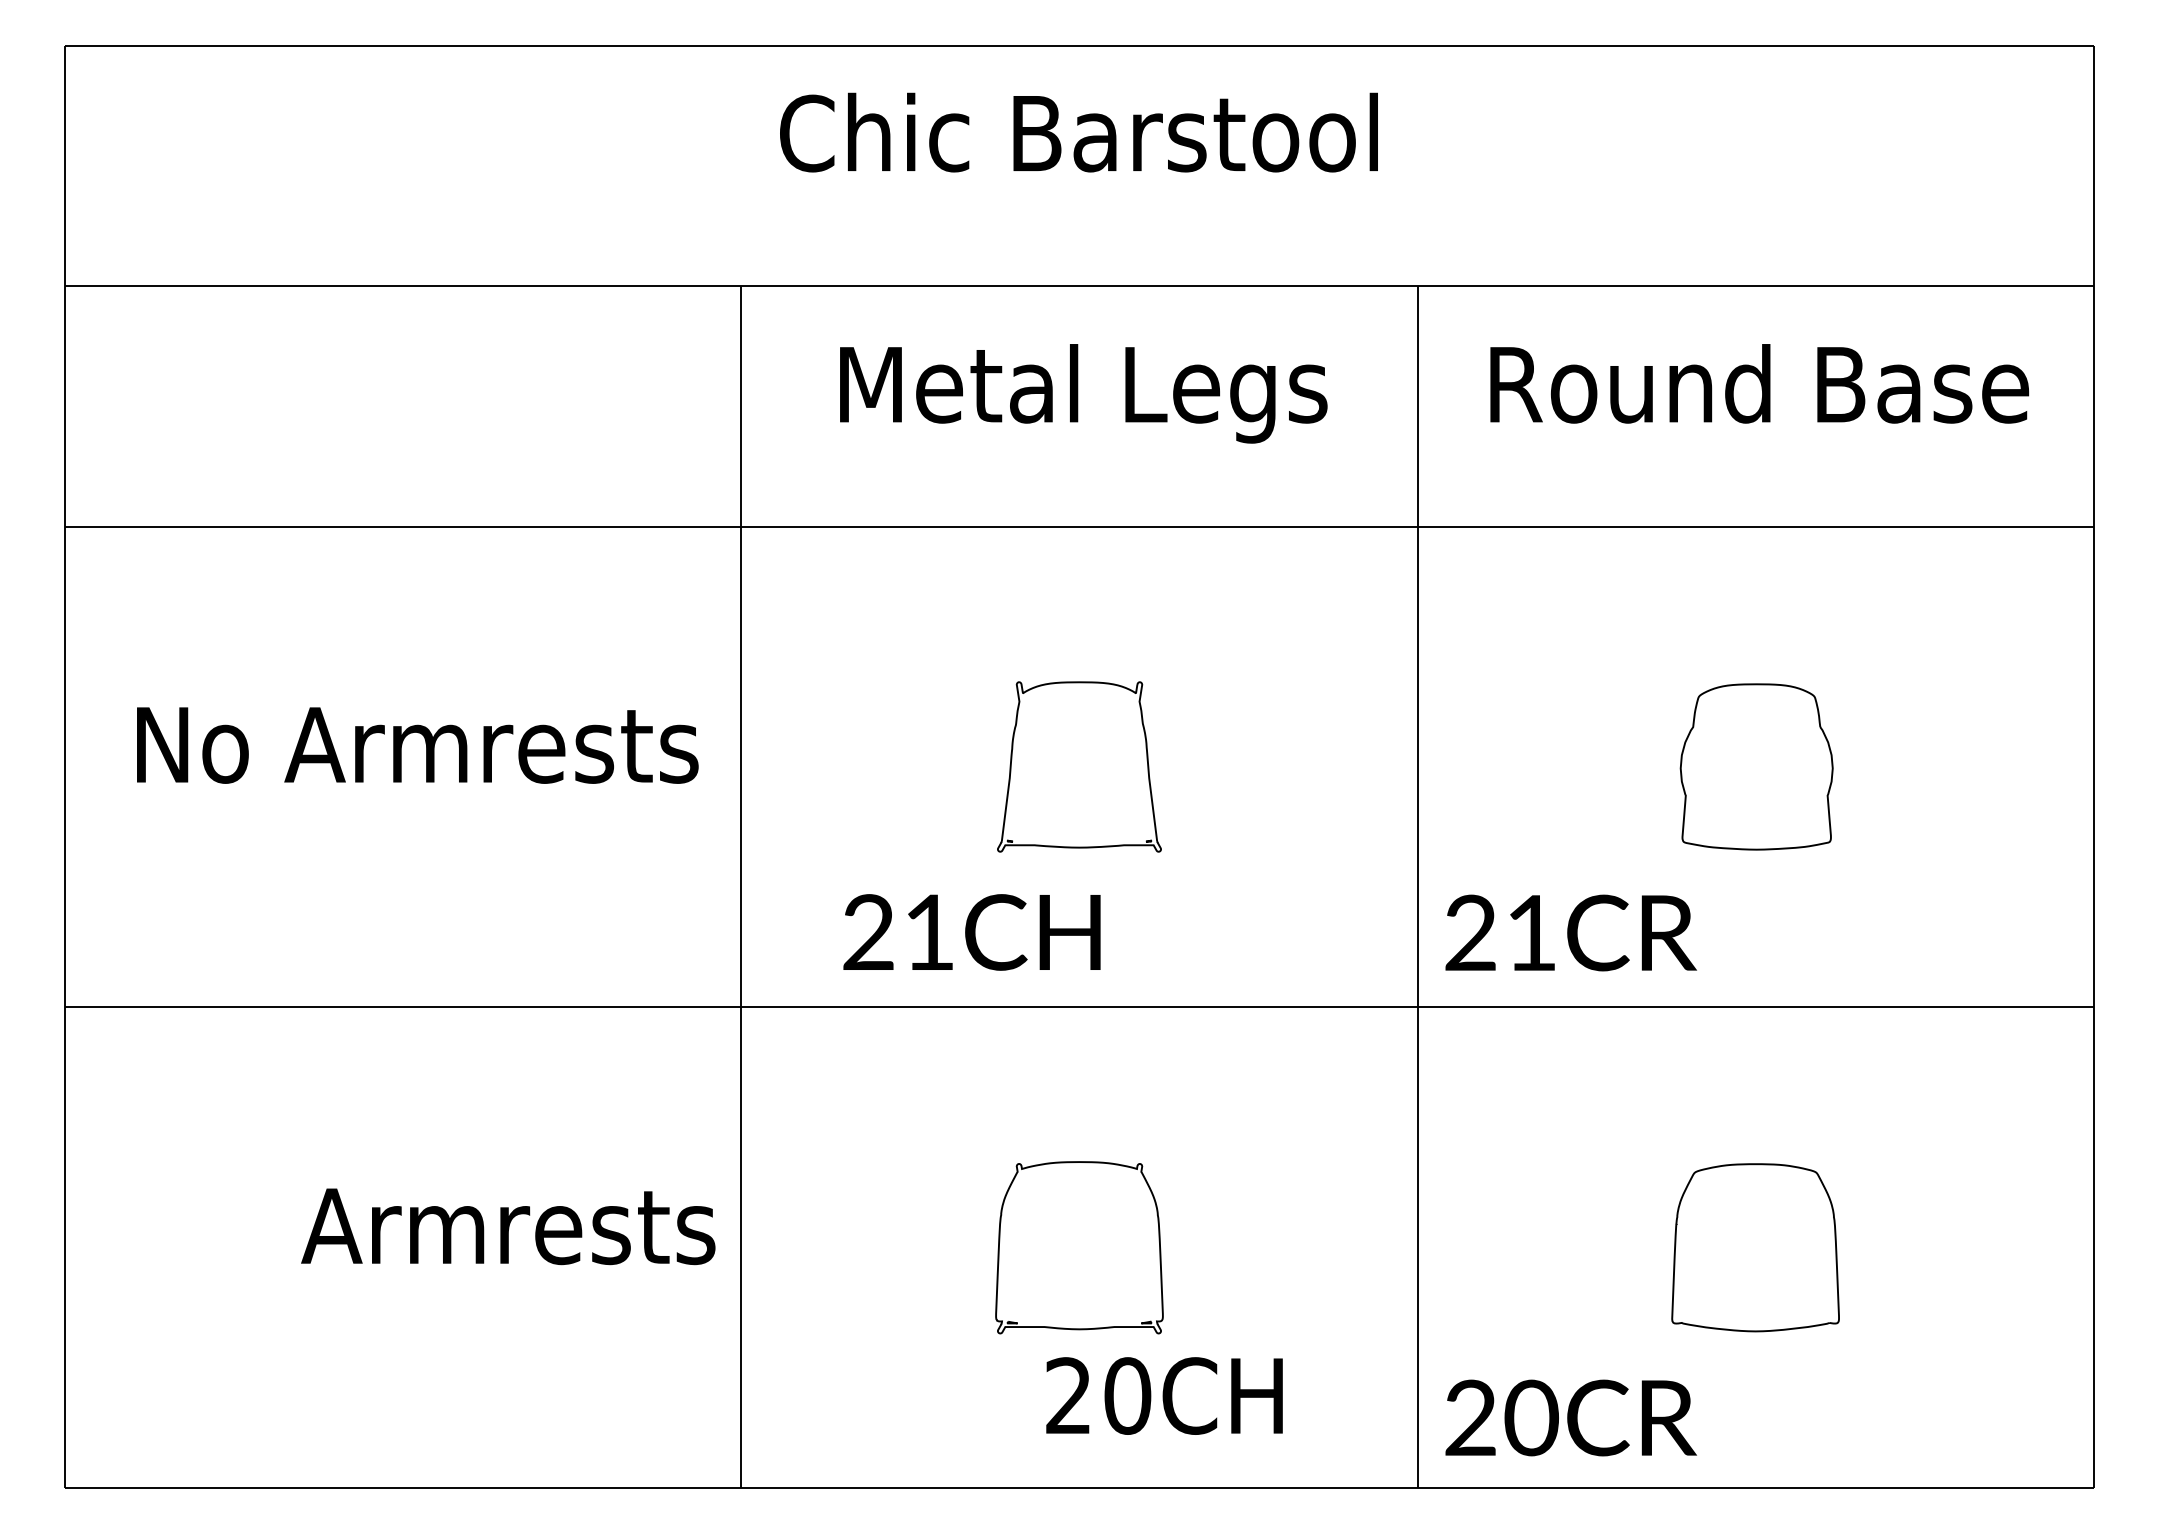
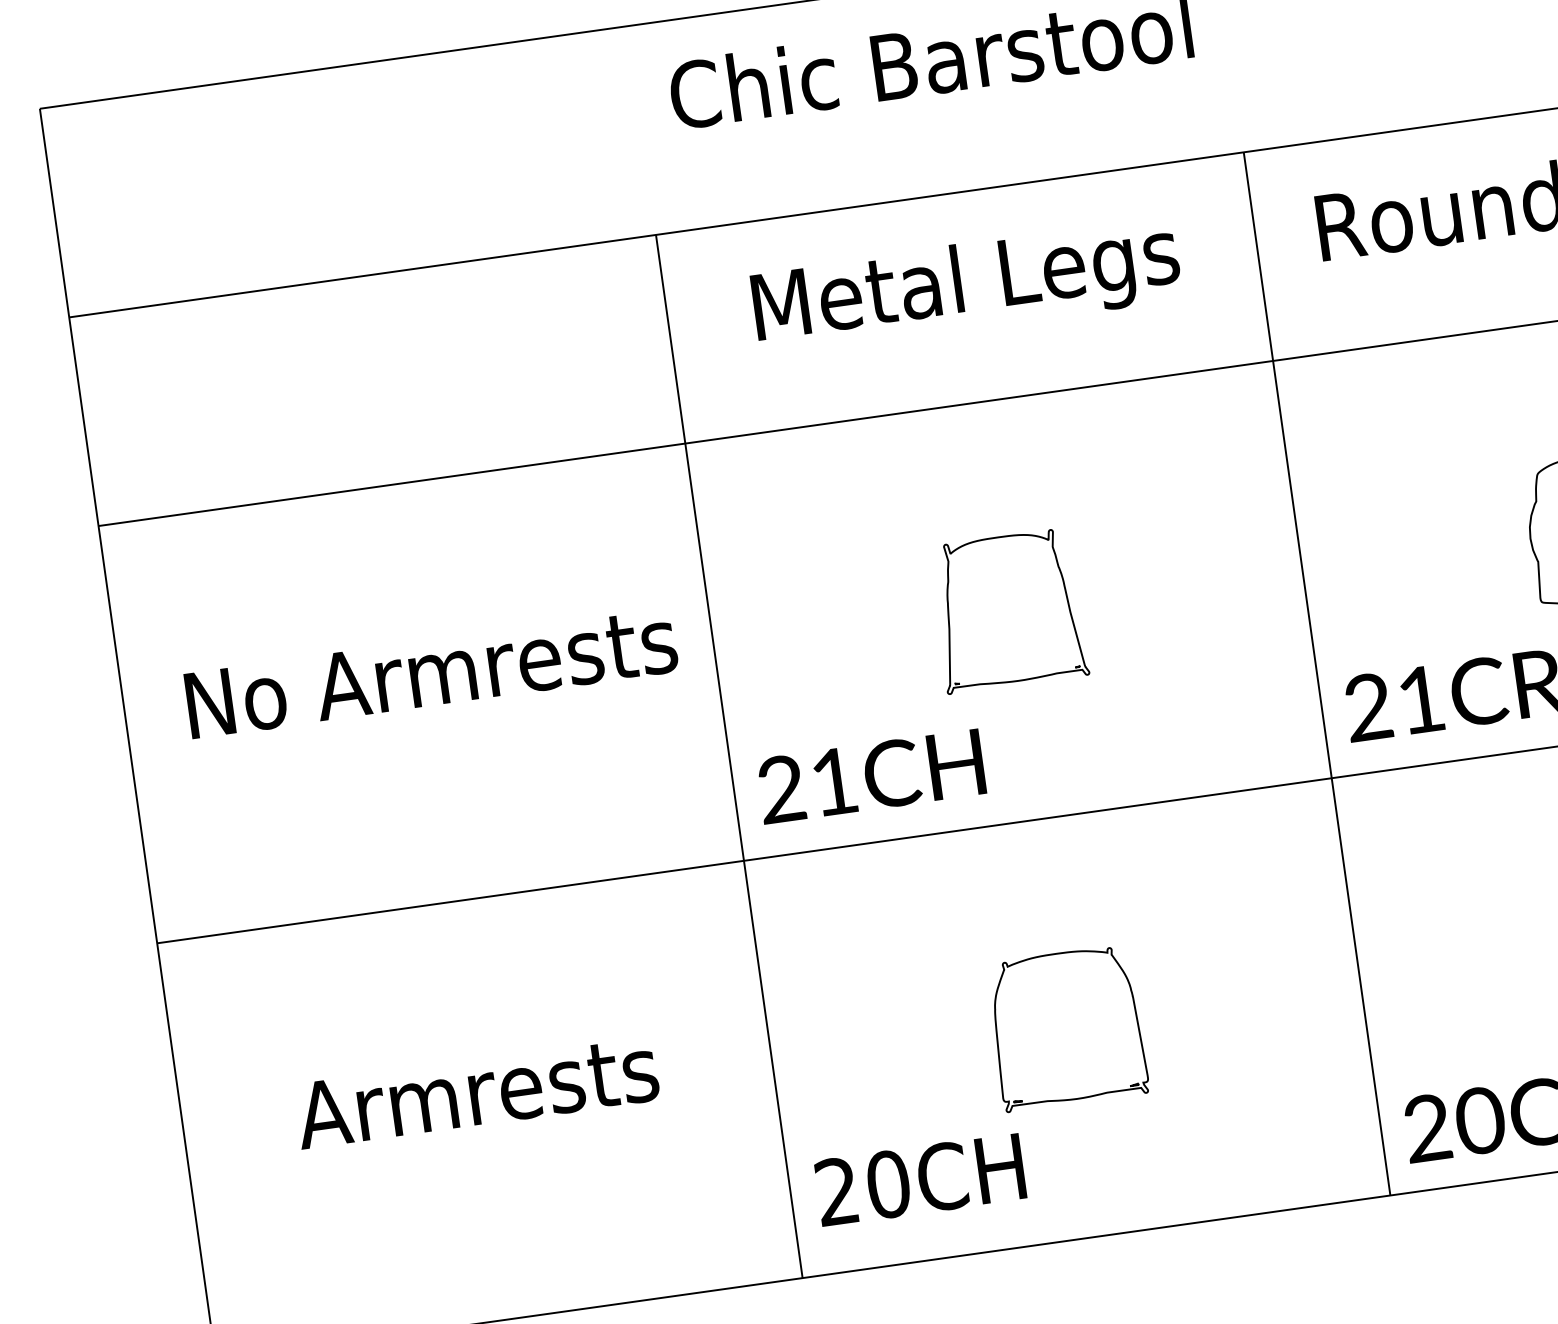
text: (971, 932) -> (870, 776), moved
text: (508, 1226) -> (477, 1092), moved
text: (1164, 1395) -> (920, 1179), moved

